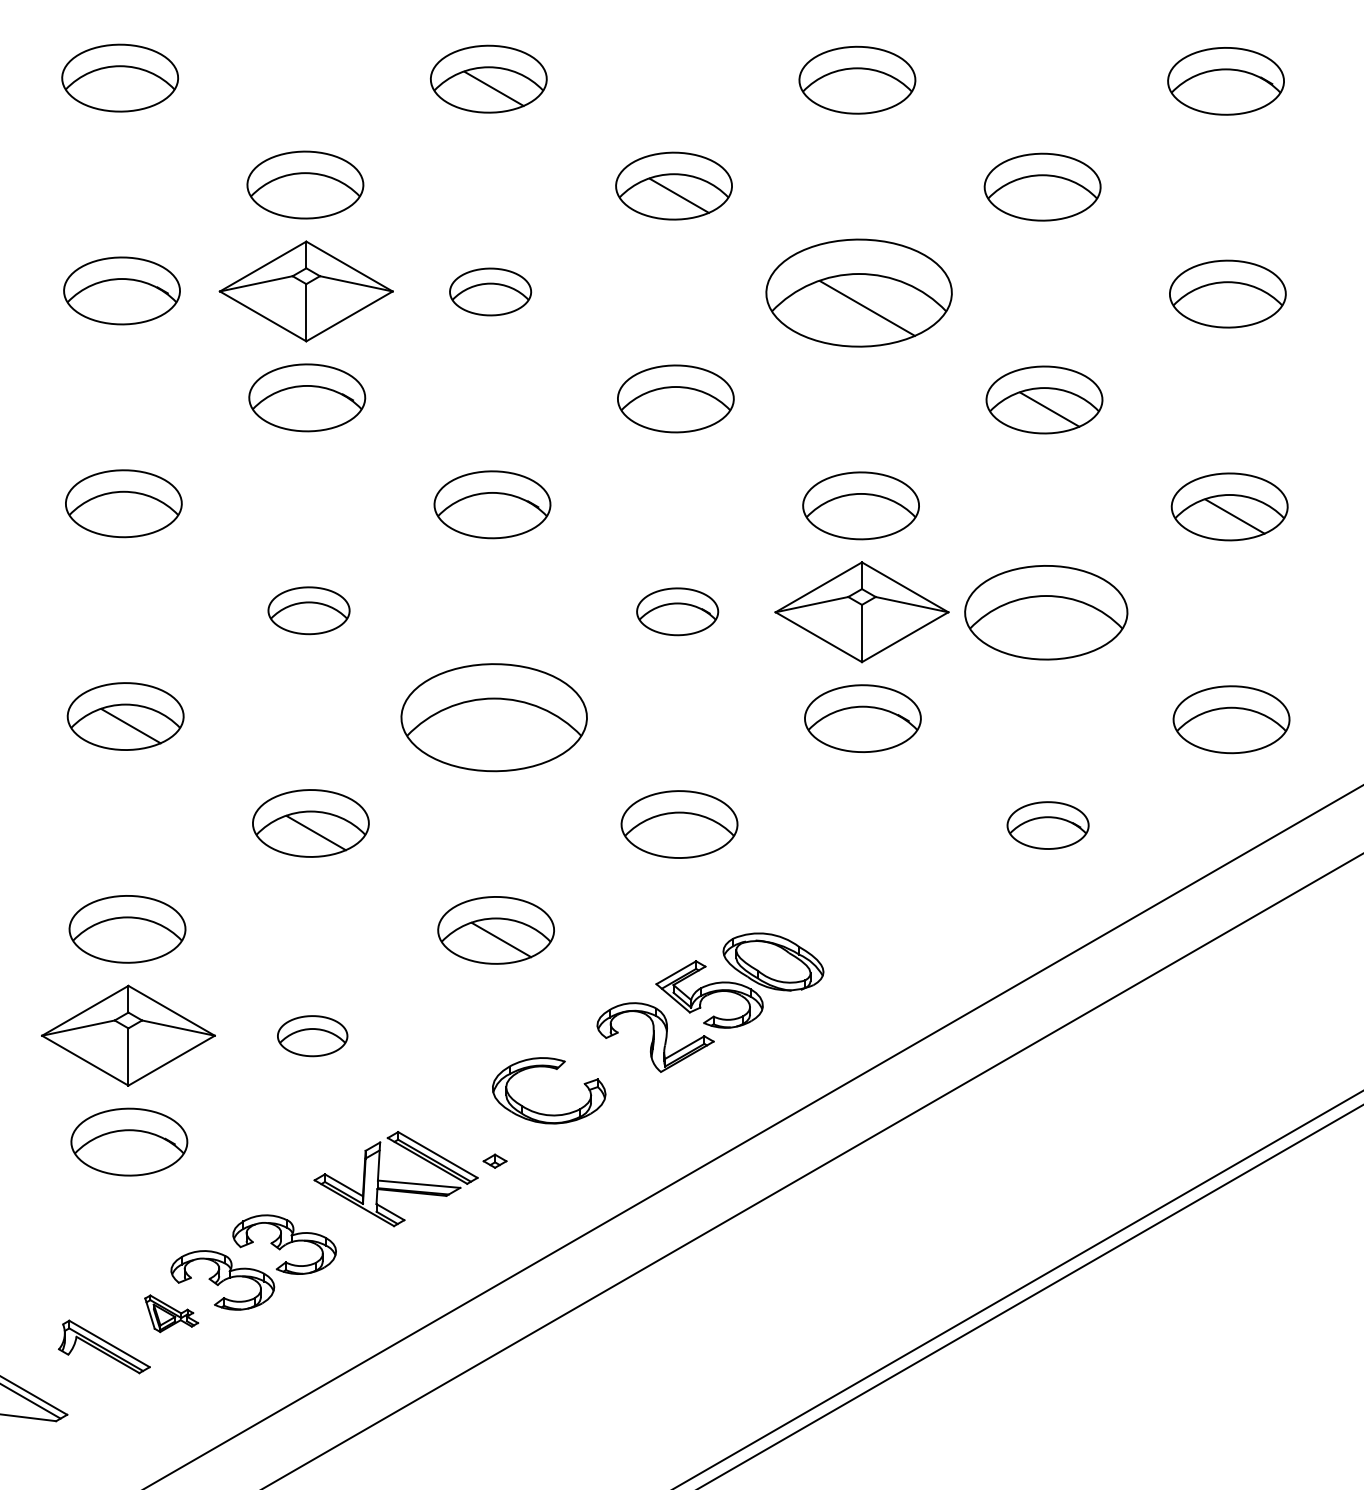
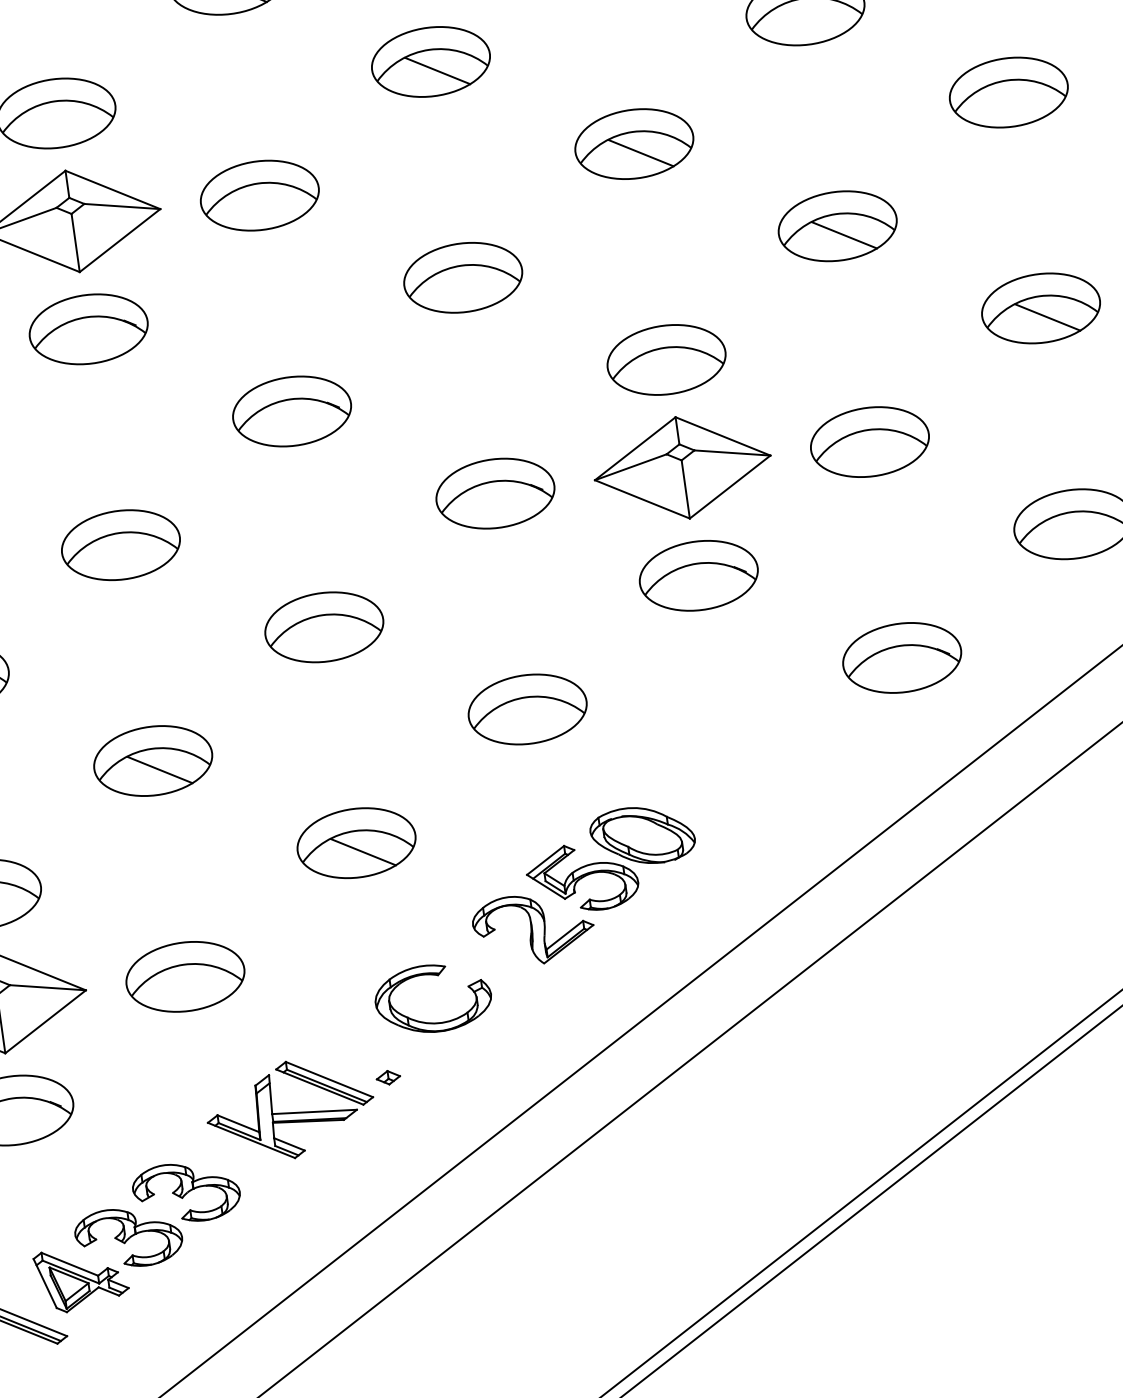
part: (490, 291) -> (259, 195), size x1.43
part: (859, 292) -> (634, 143), size x0.62
part: (308, 610) -> (120, 545), size x1.43
part: (677, 611) -> (495, 493), size x1.43
part: (1046, 612) -> (870, 441), size x0.71
part: (494, 717) -> (324, 627), size x0.62
part: (1047, 825) -> (901, 657), size x1.43
part: (312, 1035) -> (185, 976), size x1.67
part: (171, 1313) -> (81, 1278), size x1.67

